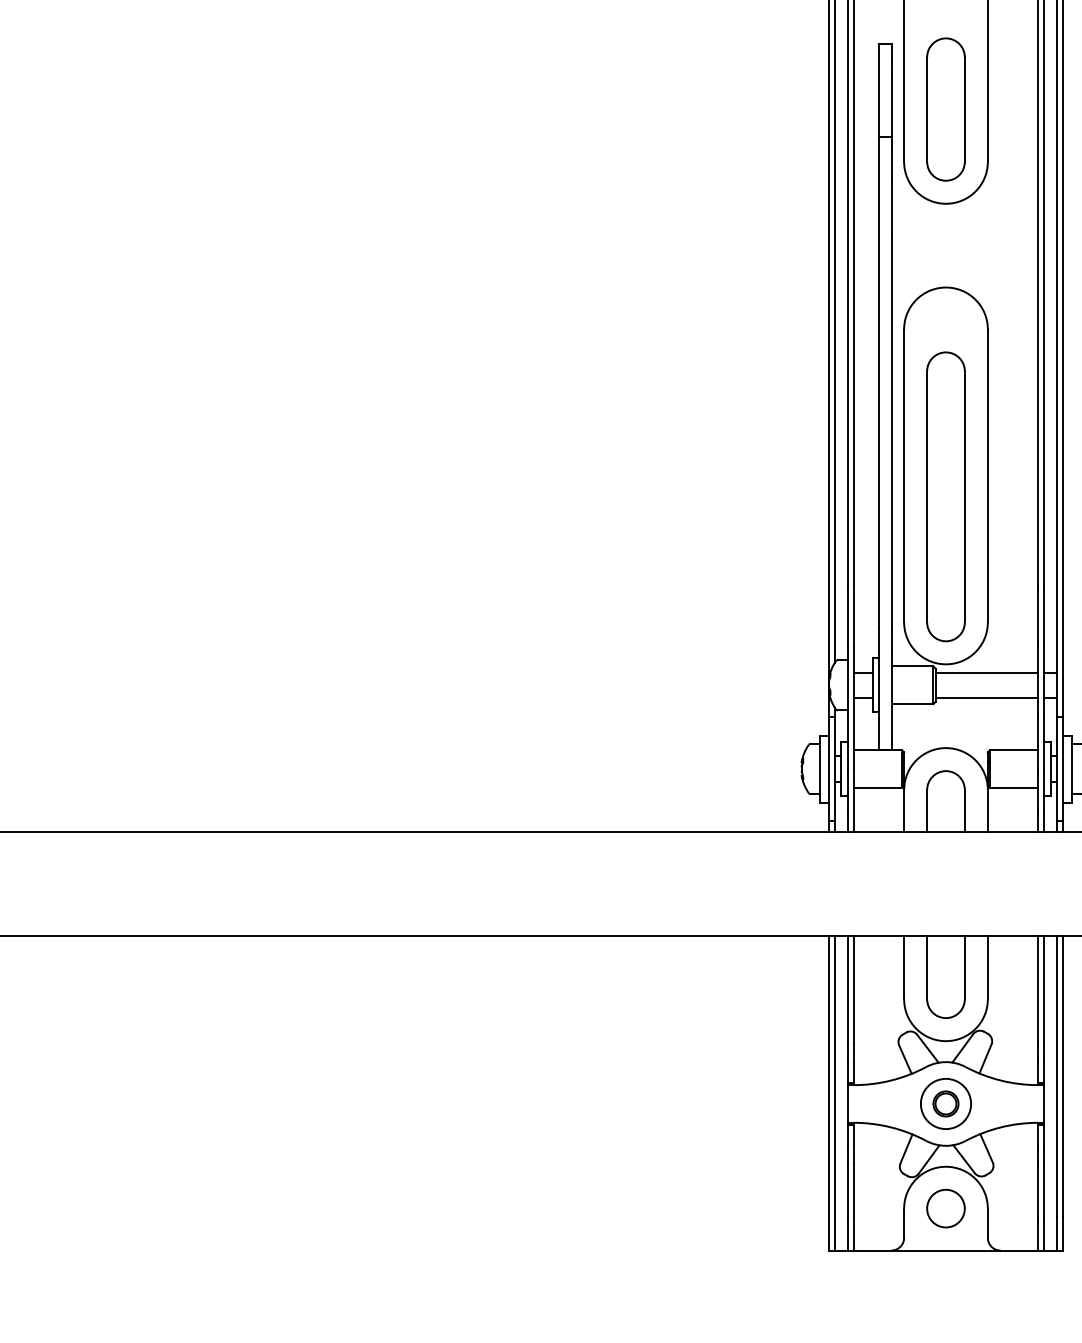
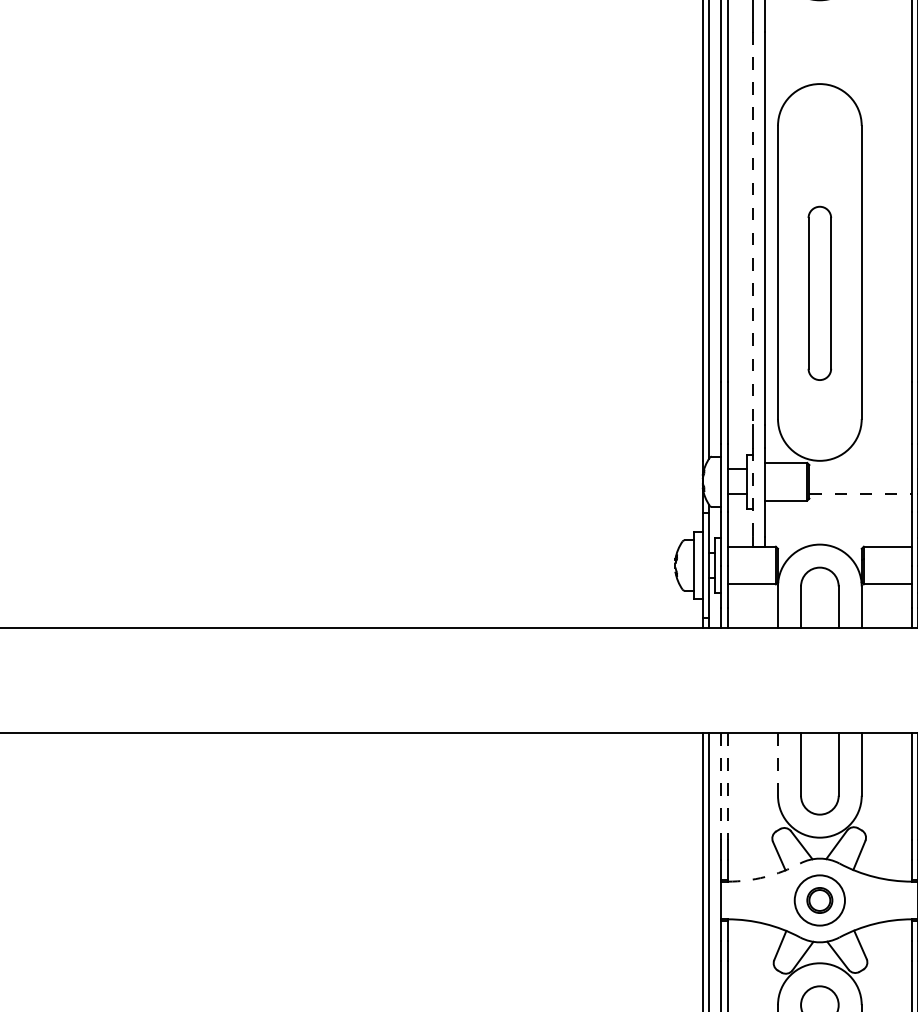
line: (879, 432) -> (753, 229), solid -> dashed
part: (945, 496) -> (819, 293), size x0.6
line: (986, 672) -> (860, 469), removed
line: (879, 696) -> (753, 493), solid -> dashed
line: (987, 697) -> (861, 494), solid -> dashed
line: (904, 967) -> (778, 764), solid -> dashed
line: (847, 990) -> (721, 787), solid -> dashed
line: (853, 990) -> (727, 787), solid -> dashed
arc: (891, 1080) -> (765, 877), solid -> dashed

